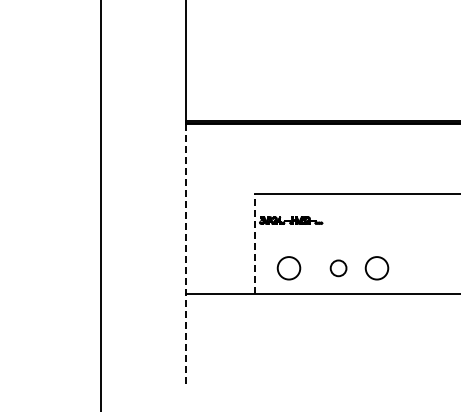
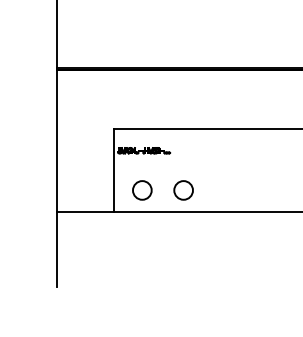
line: (254, 243) -> (113, 169), dashed -> solid
line: (186, 253) -> (57, 178), dashed -> solid
circle: (338, 268) -> (183, 190), size x1.43
circle: (376, 268) -> (215, 190), removed

